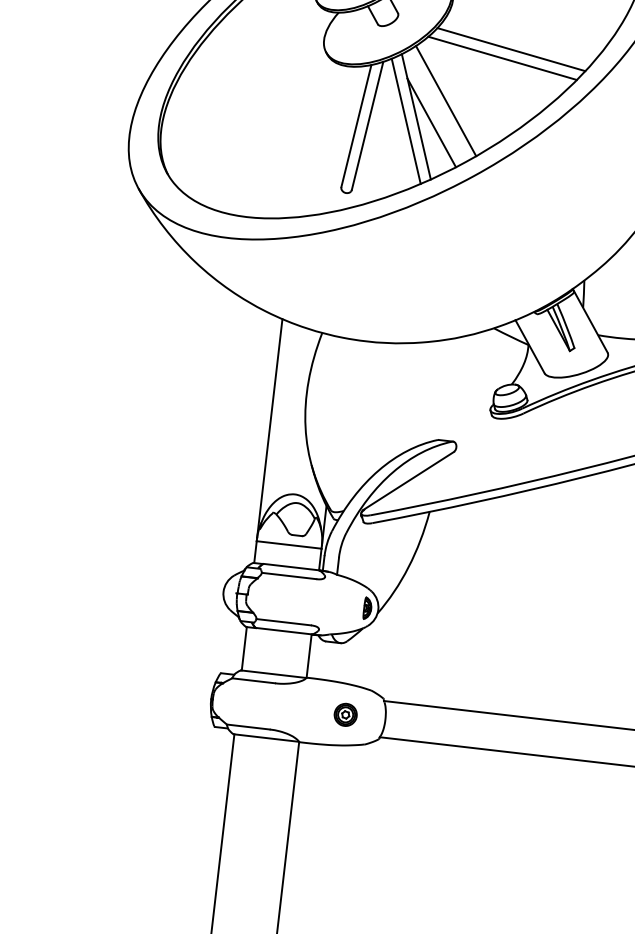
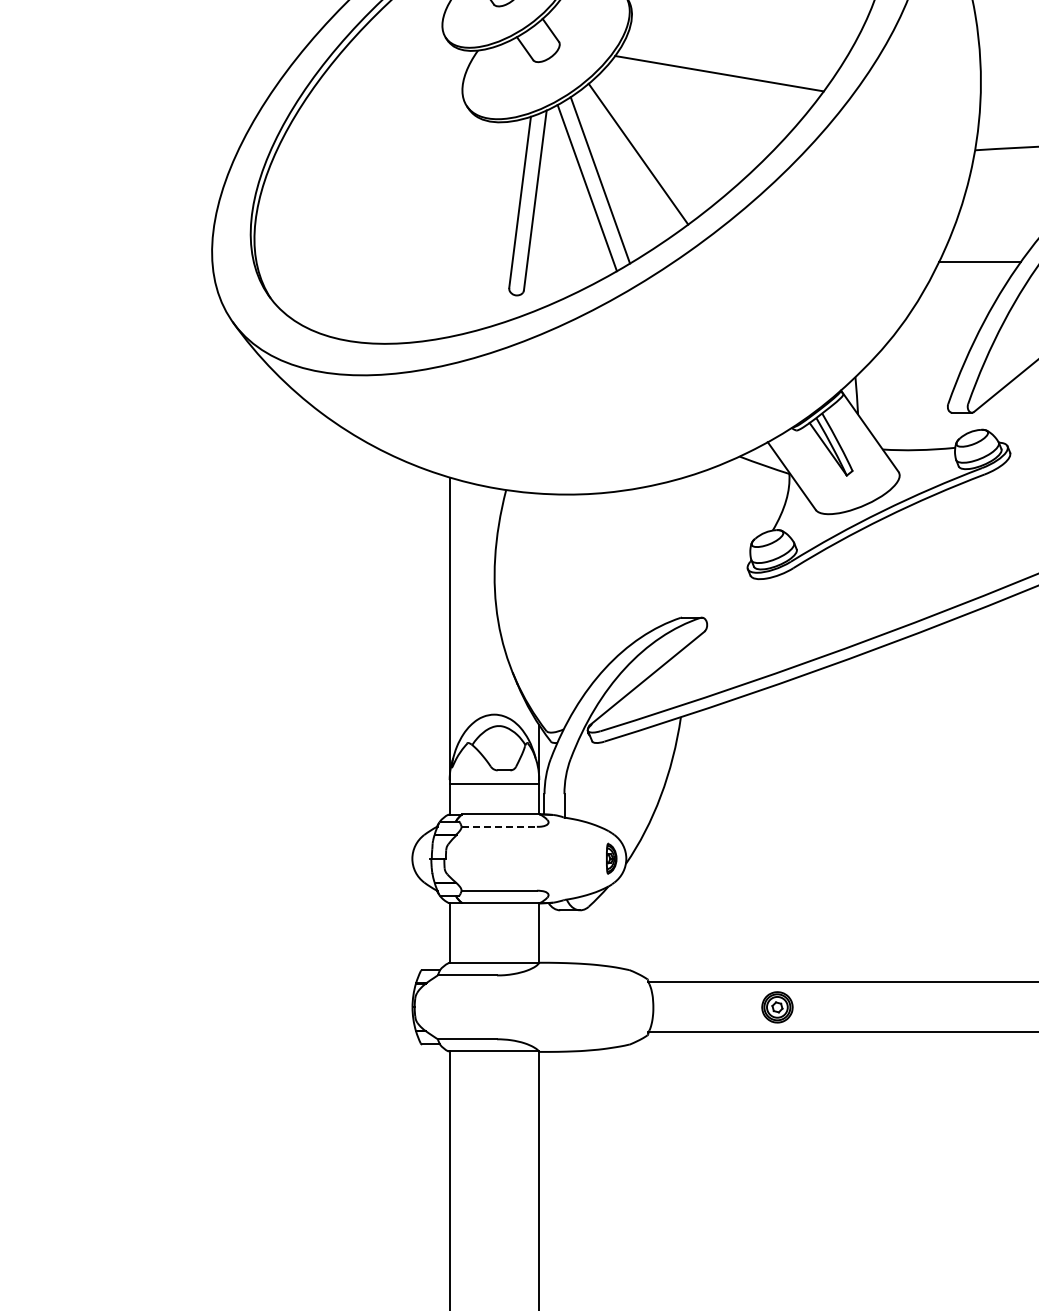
line: (502, 57) -> (708, 86), removed
line: (431, 122) -> (622, 185), removed
line: (289, 575) -> (499, 826), solid -> dashed
part: (345, 715) -> (777, 1007), moved

